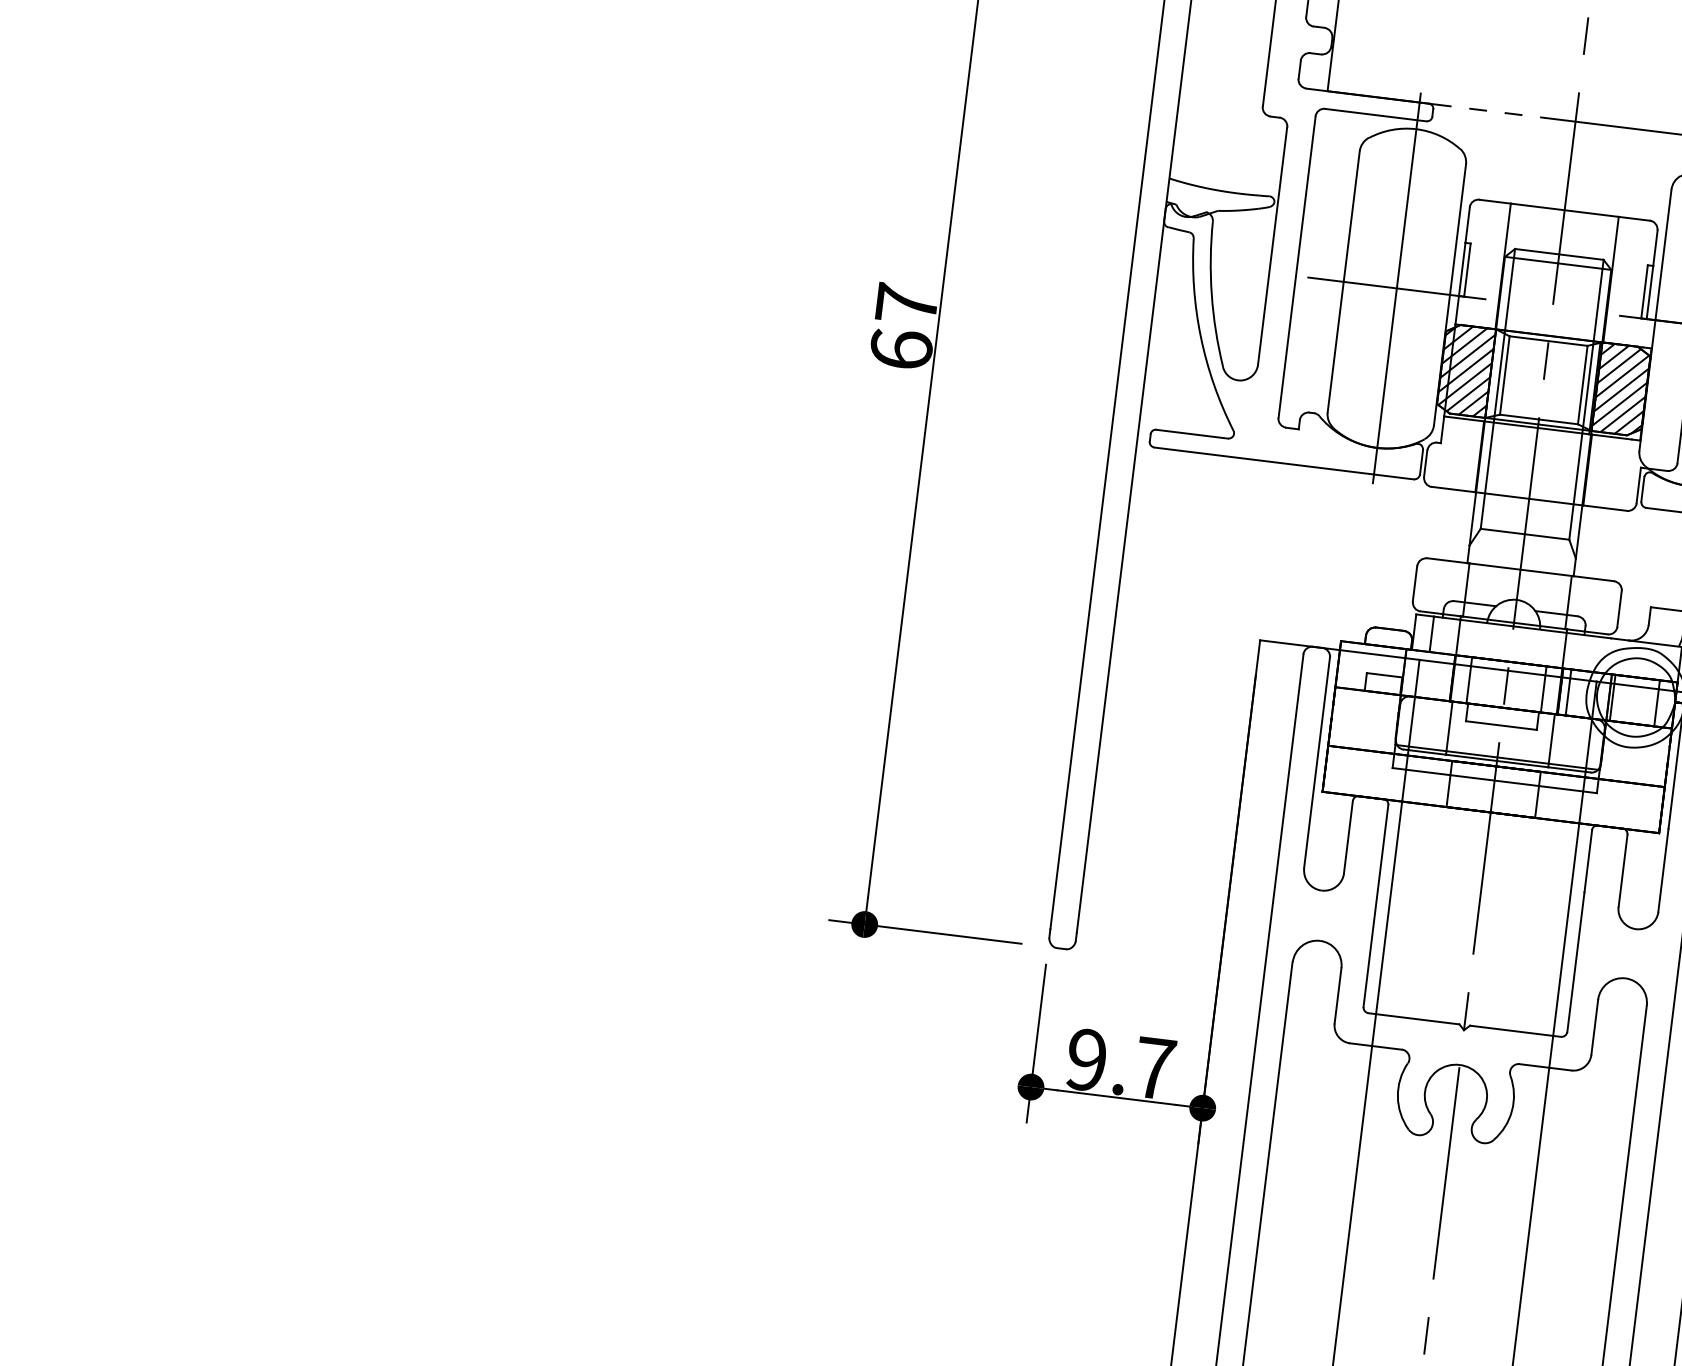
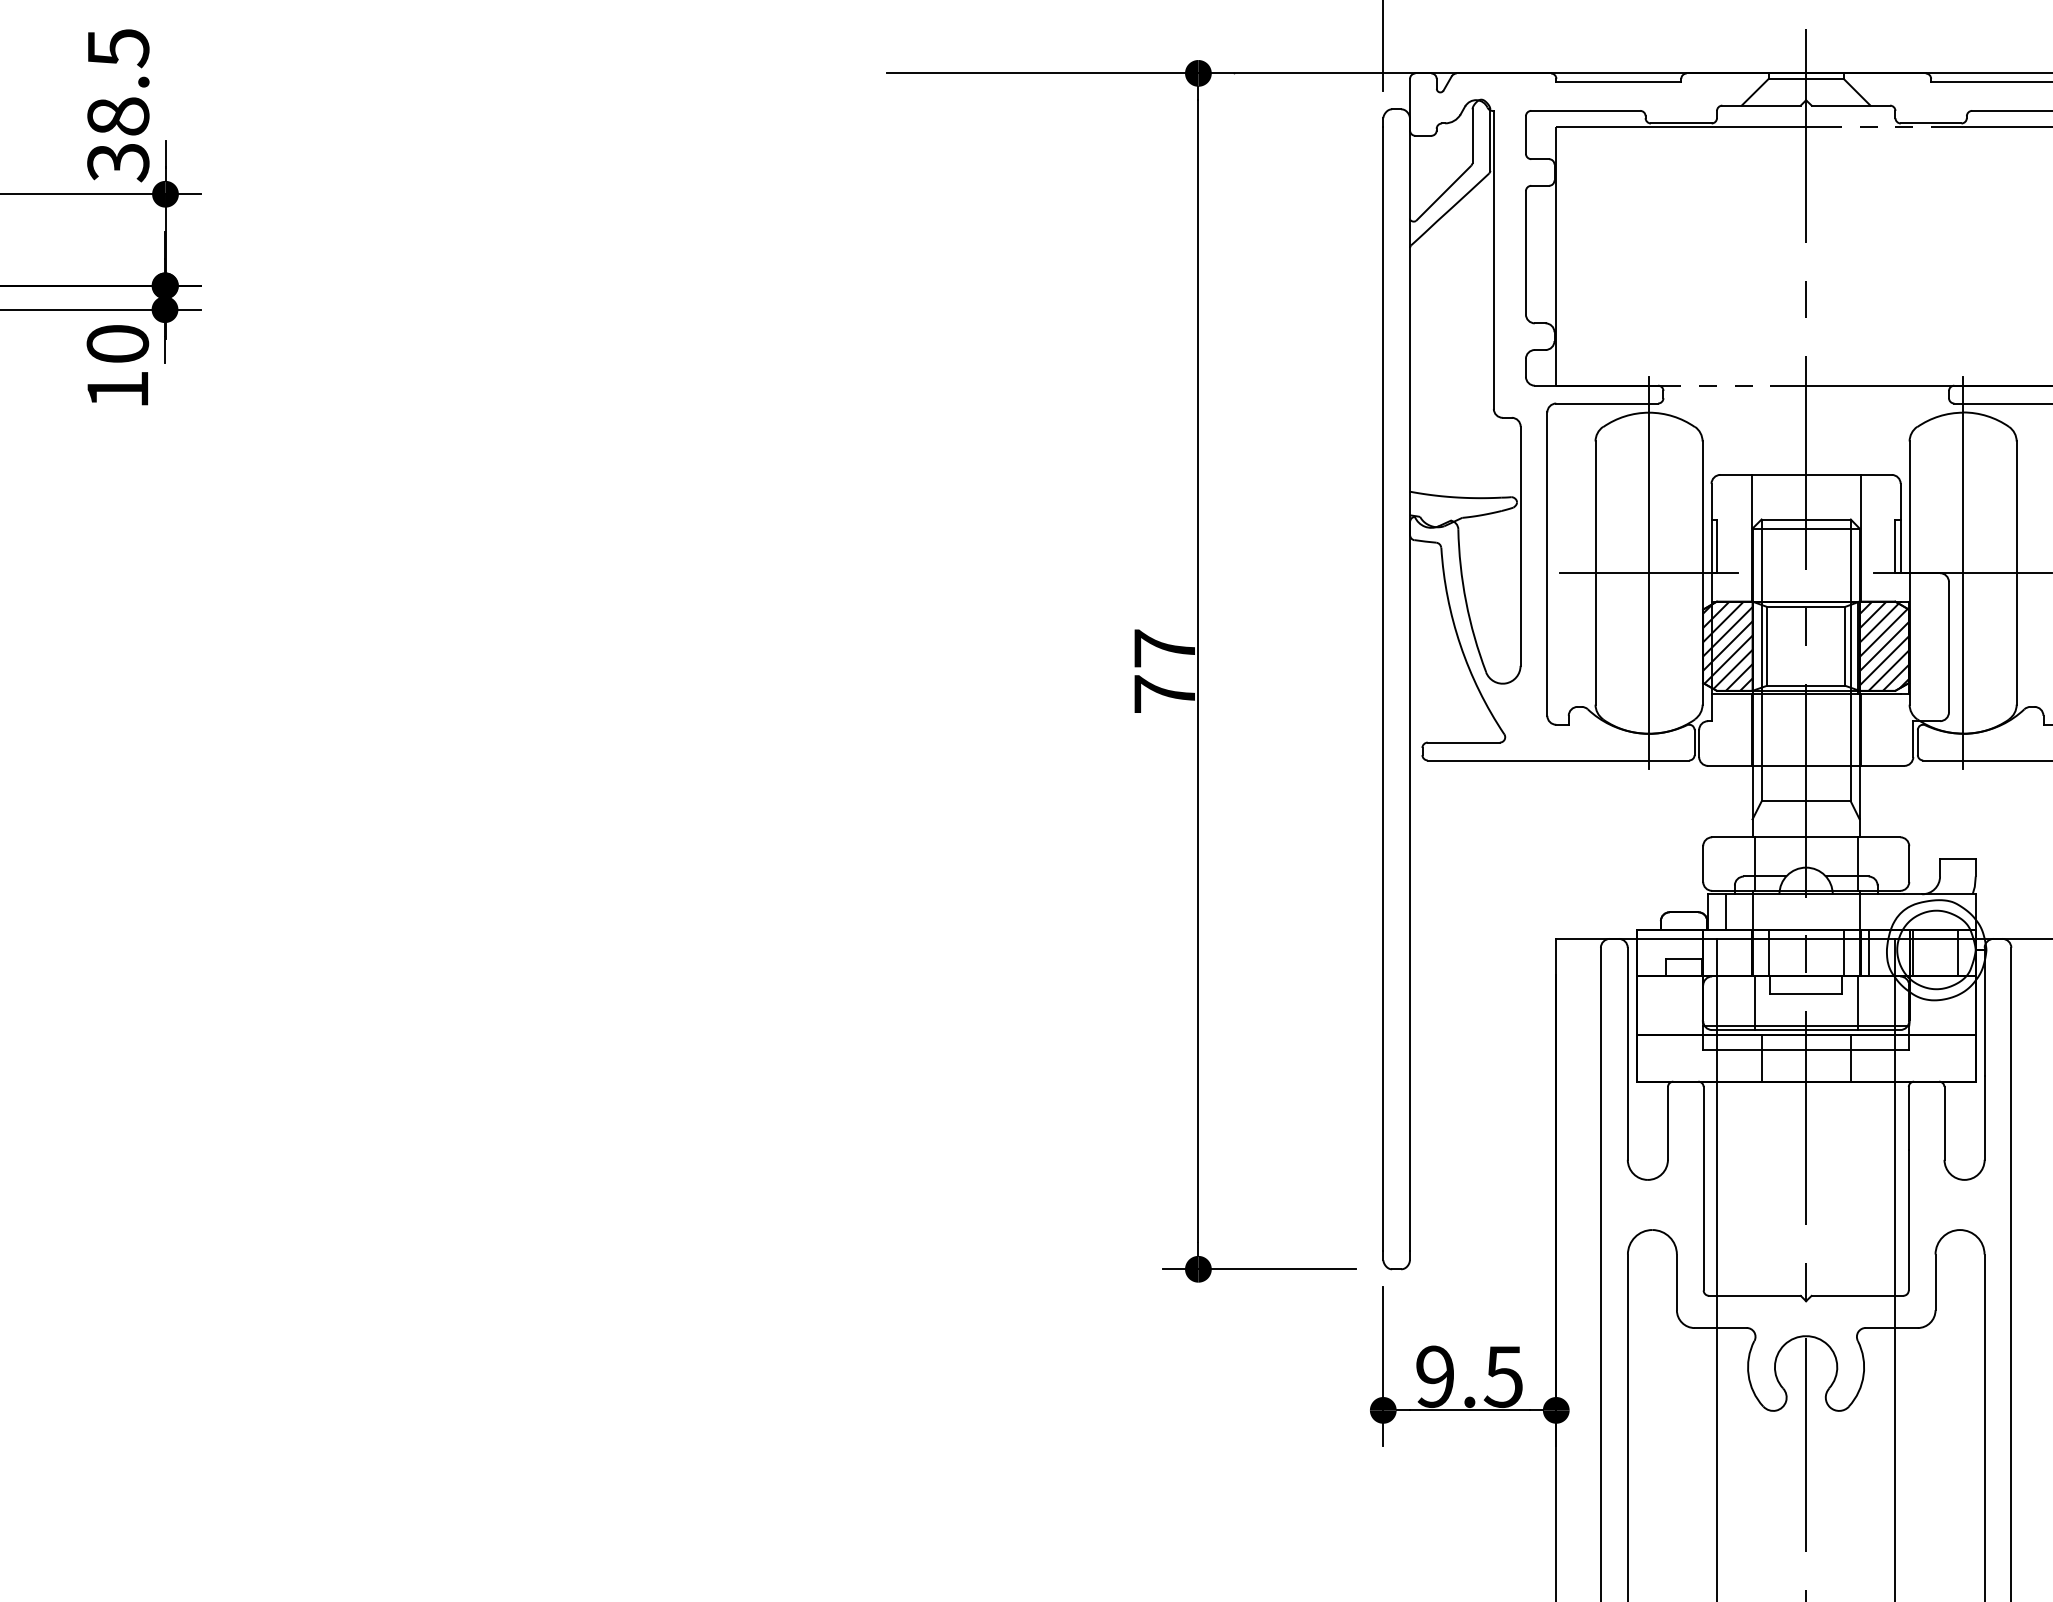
text: (901, 348) -> (1164, 693), 67 -> 77
text: (1154, 1068) -> (1503, 1376), 9.7 -> 9.5

